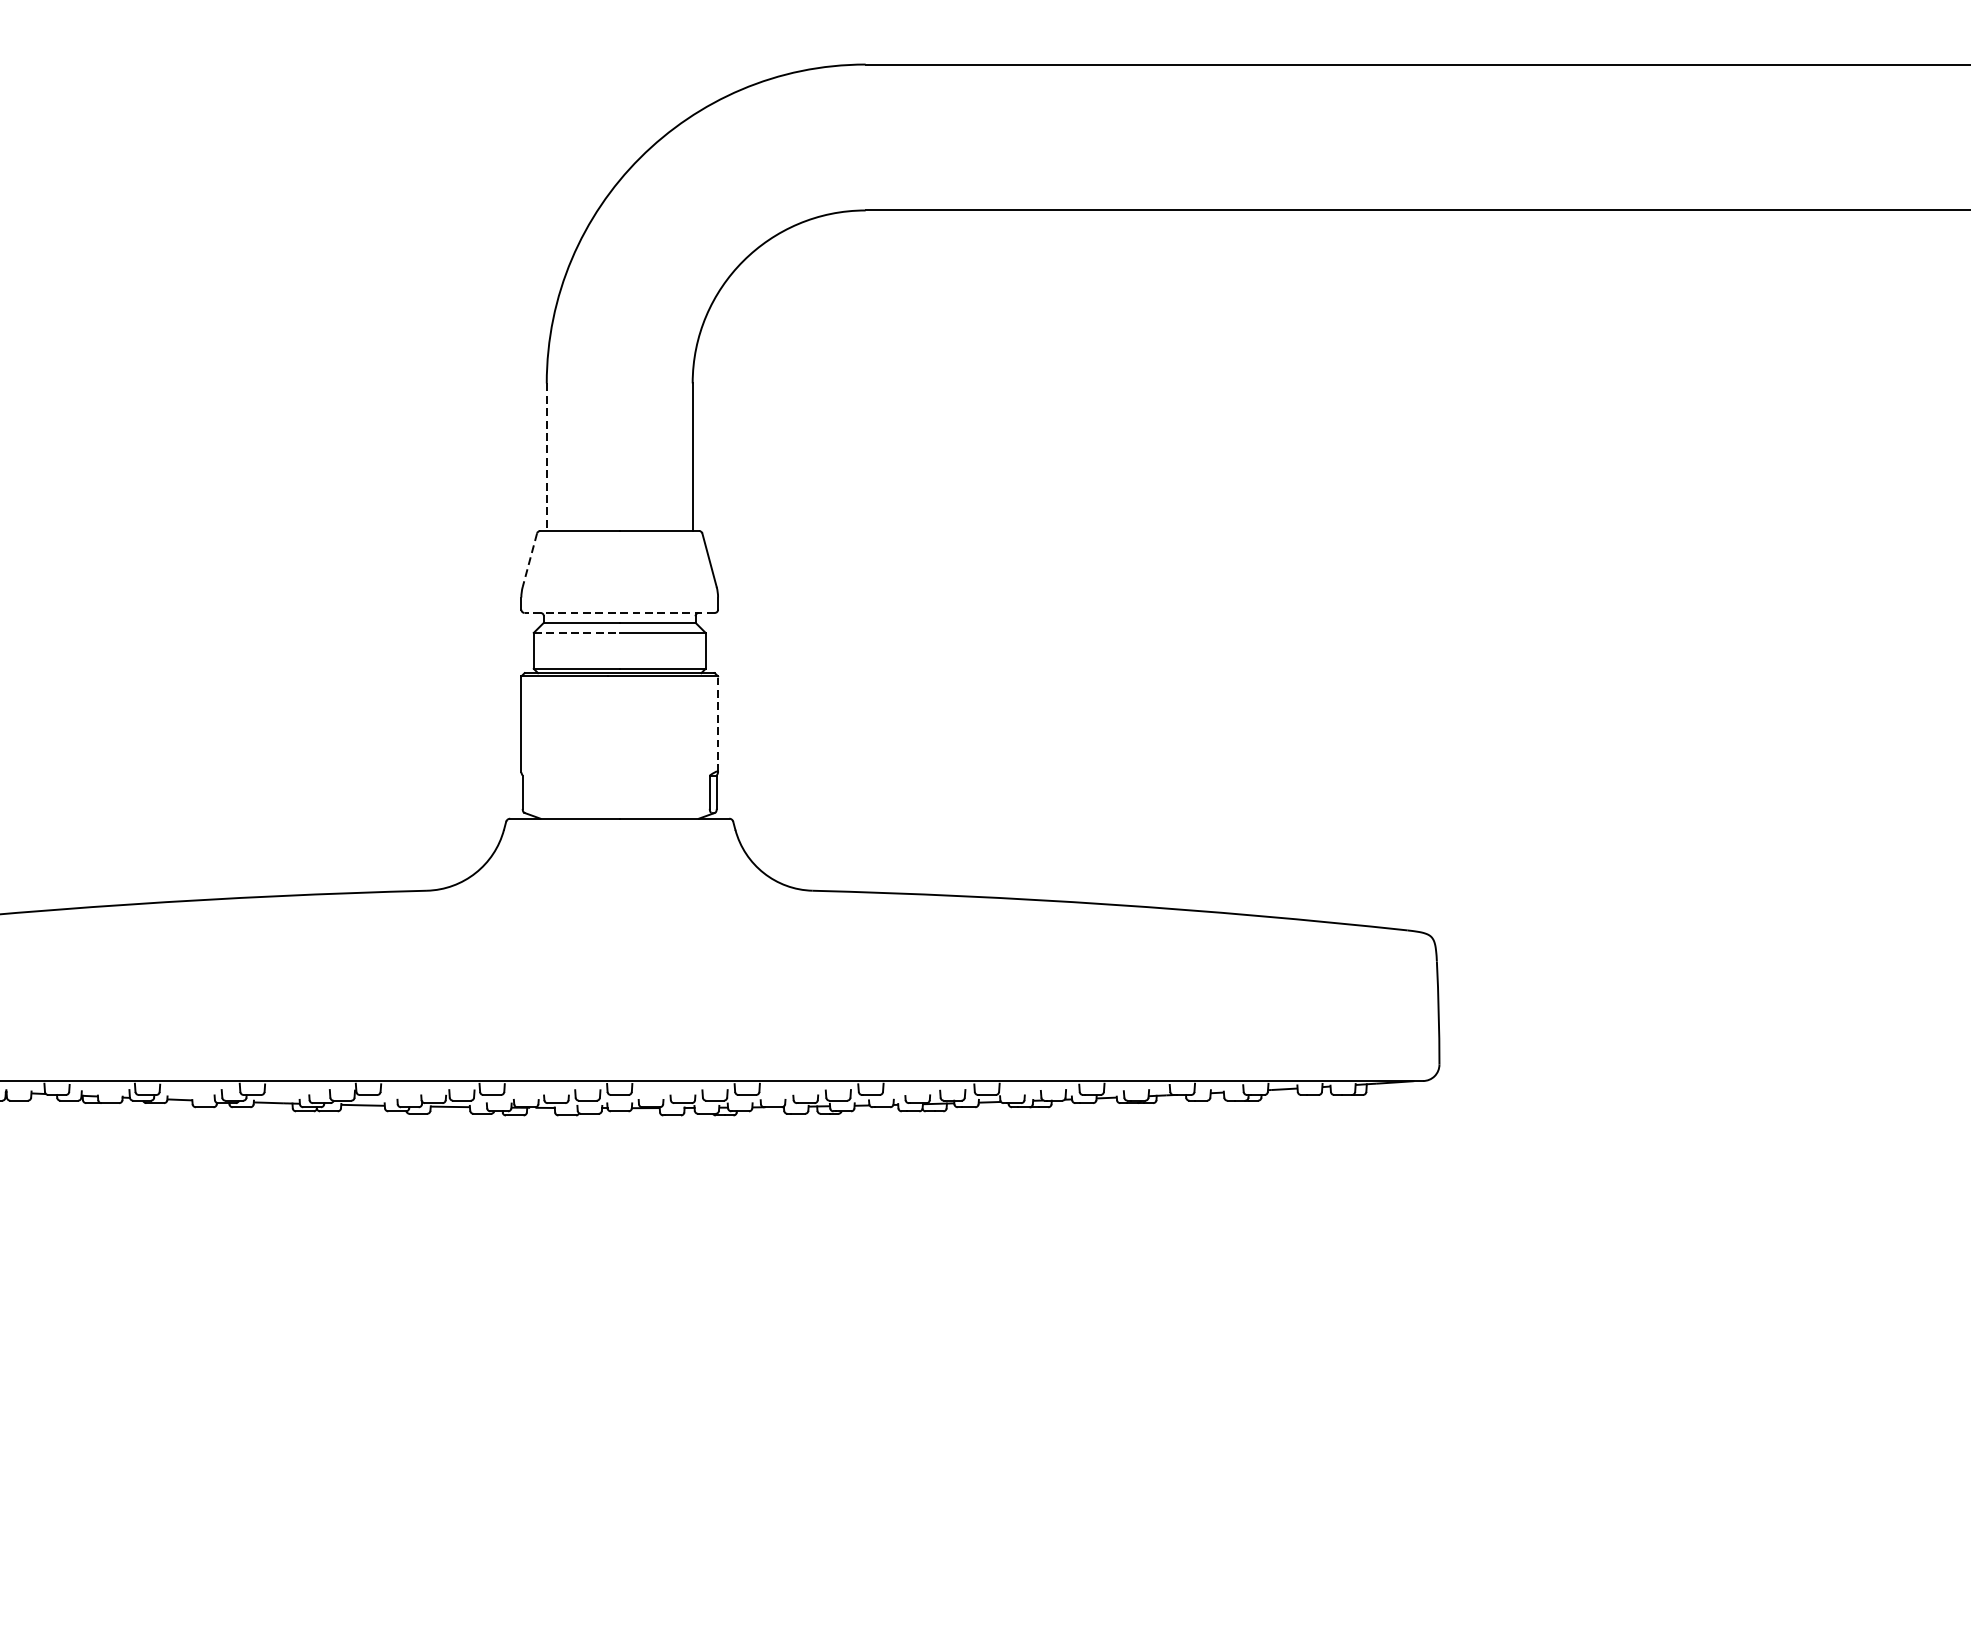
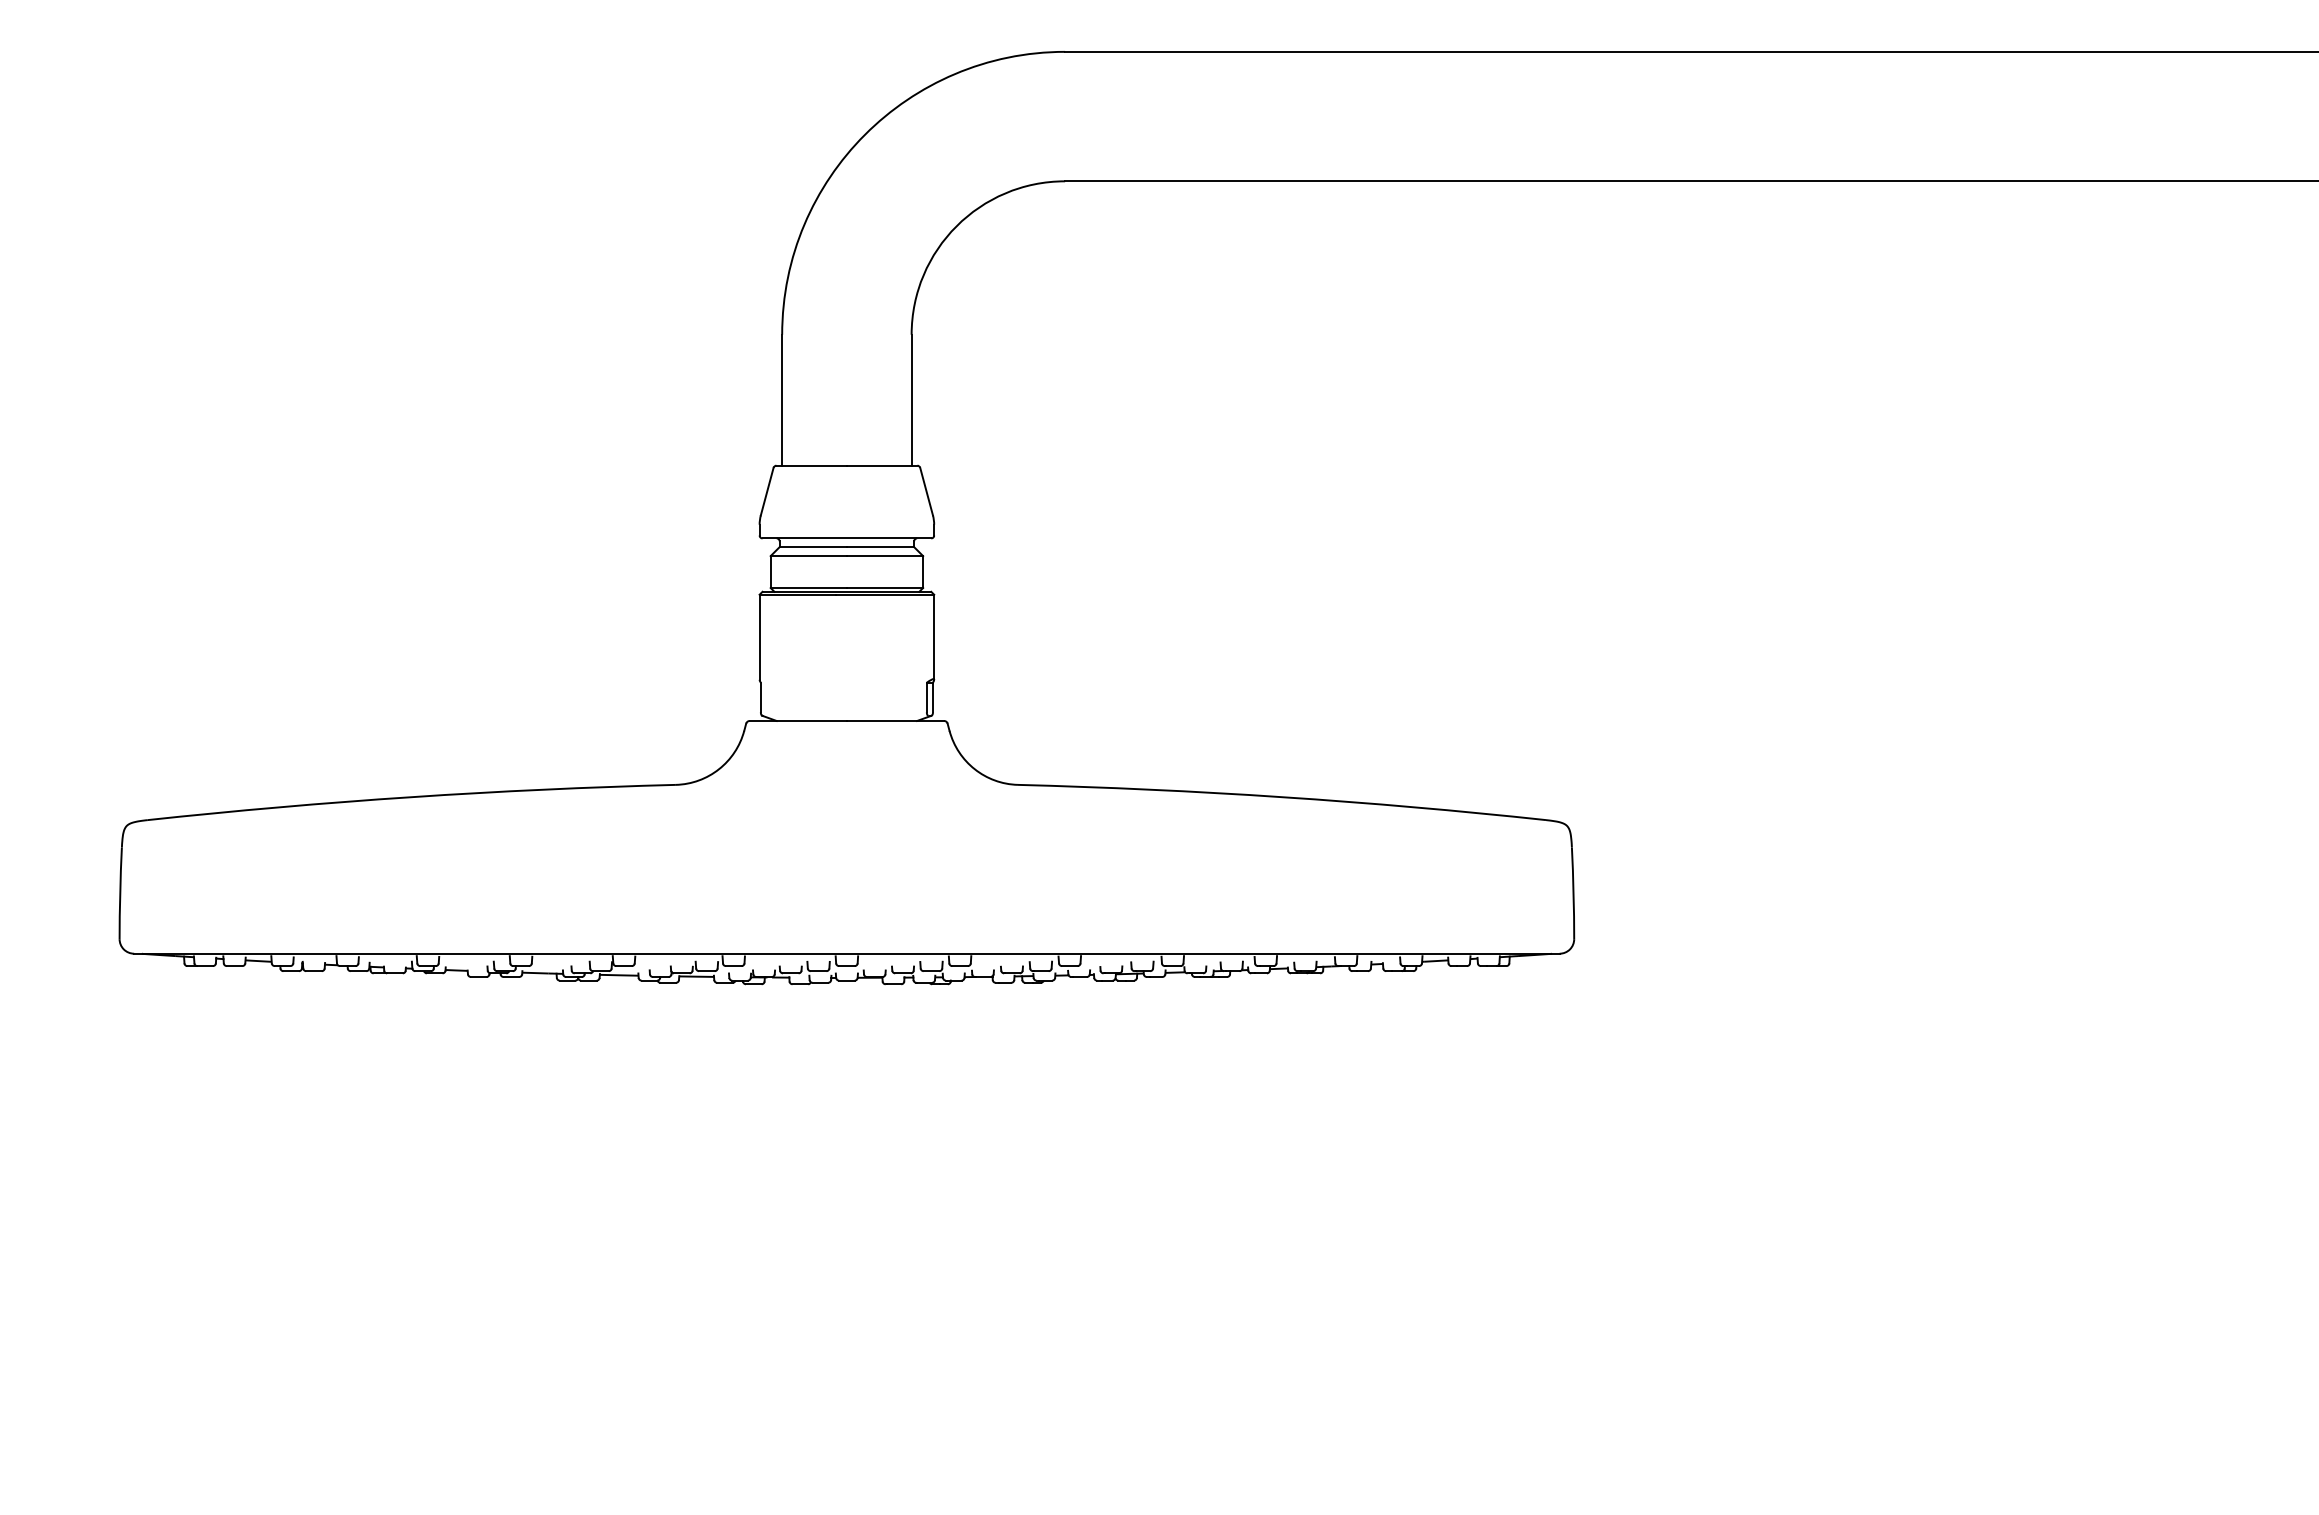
line: (547, 457) -> (782, 400), dashed -> solid
line: (530, 560) -> (767, 491), dashed -> solid
line: (619, 613) -> (846, 538), dashed -> solid
line: (577, 633) -> (809, 556), dashed -> solid
line: (718, 724) -> (934, 637), dashed -> solid

